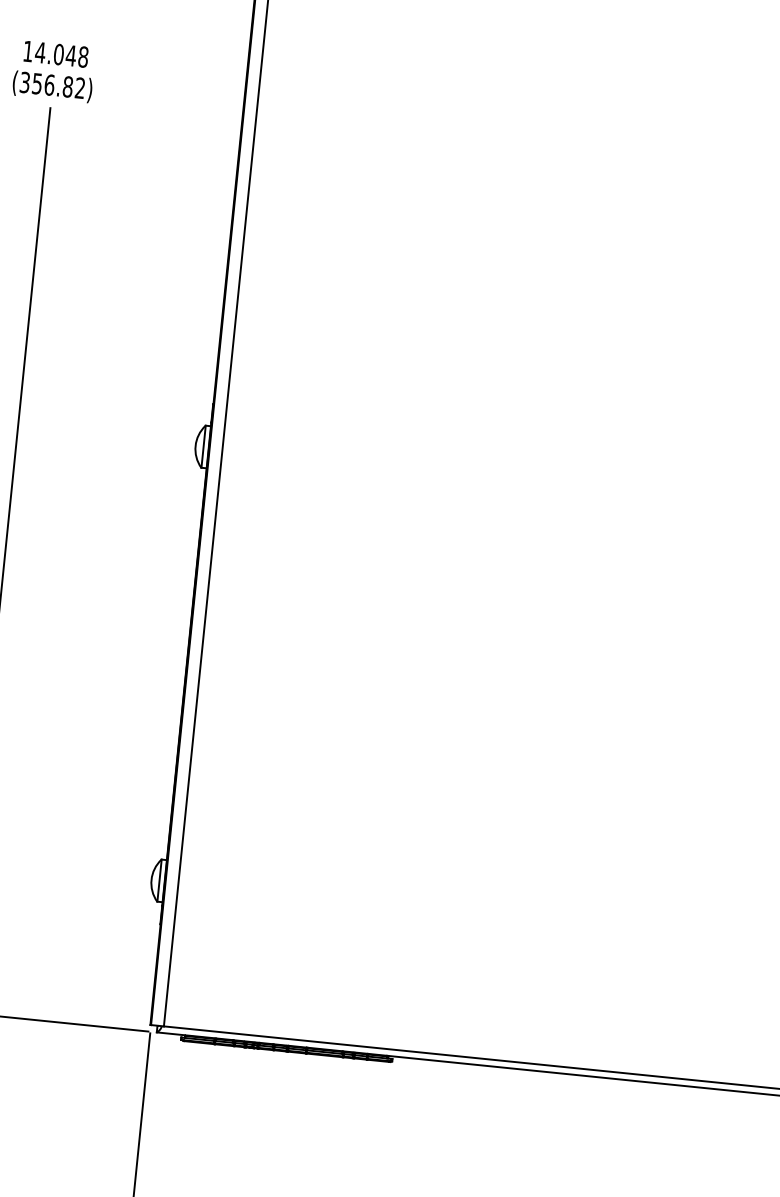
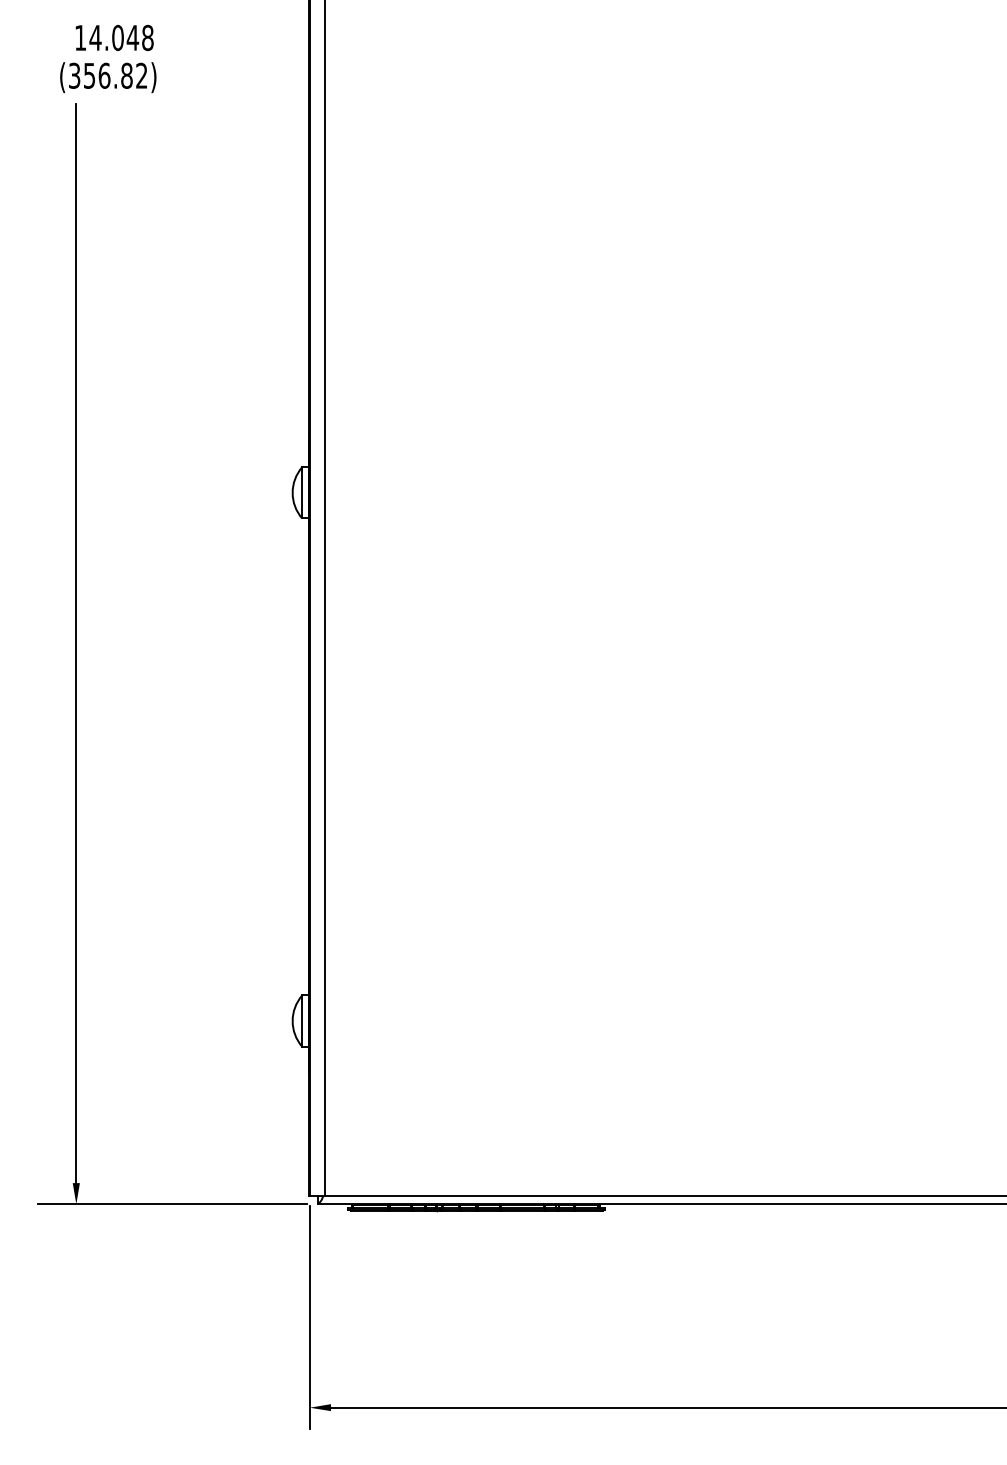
text: (56, 53) -> (114, 37), moved
text: (52, 86) -> (108, 77), moved

